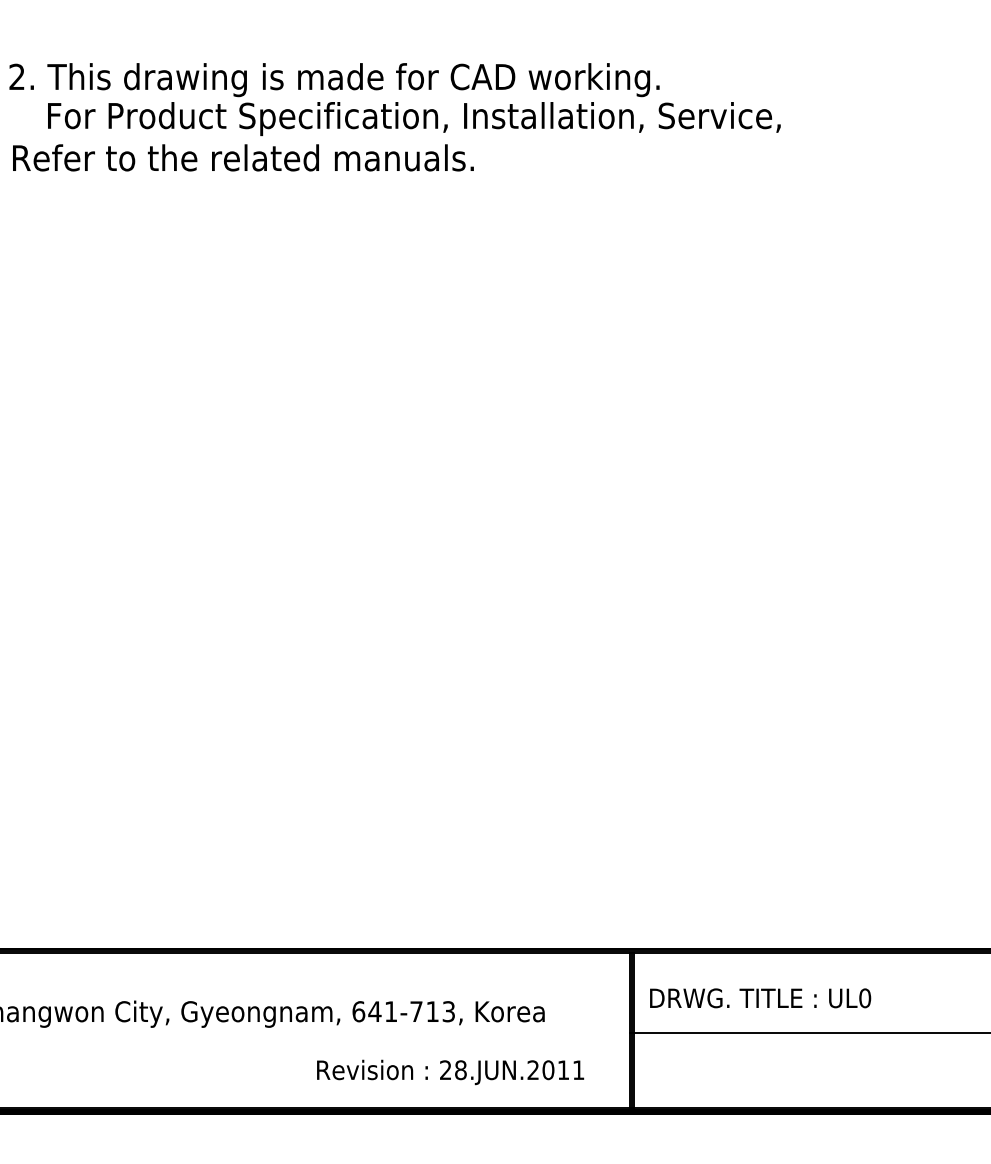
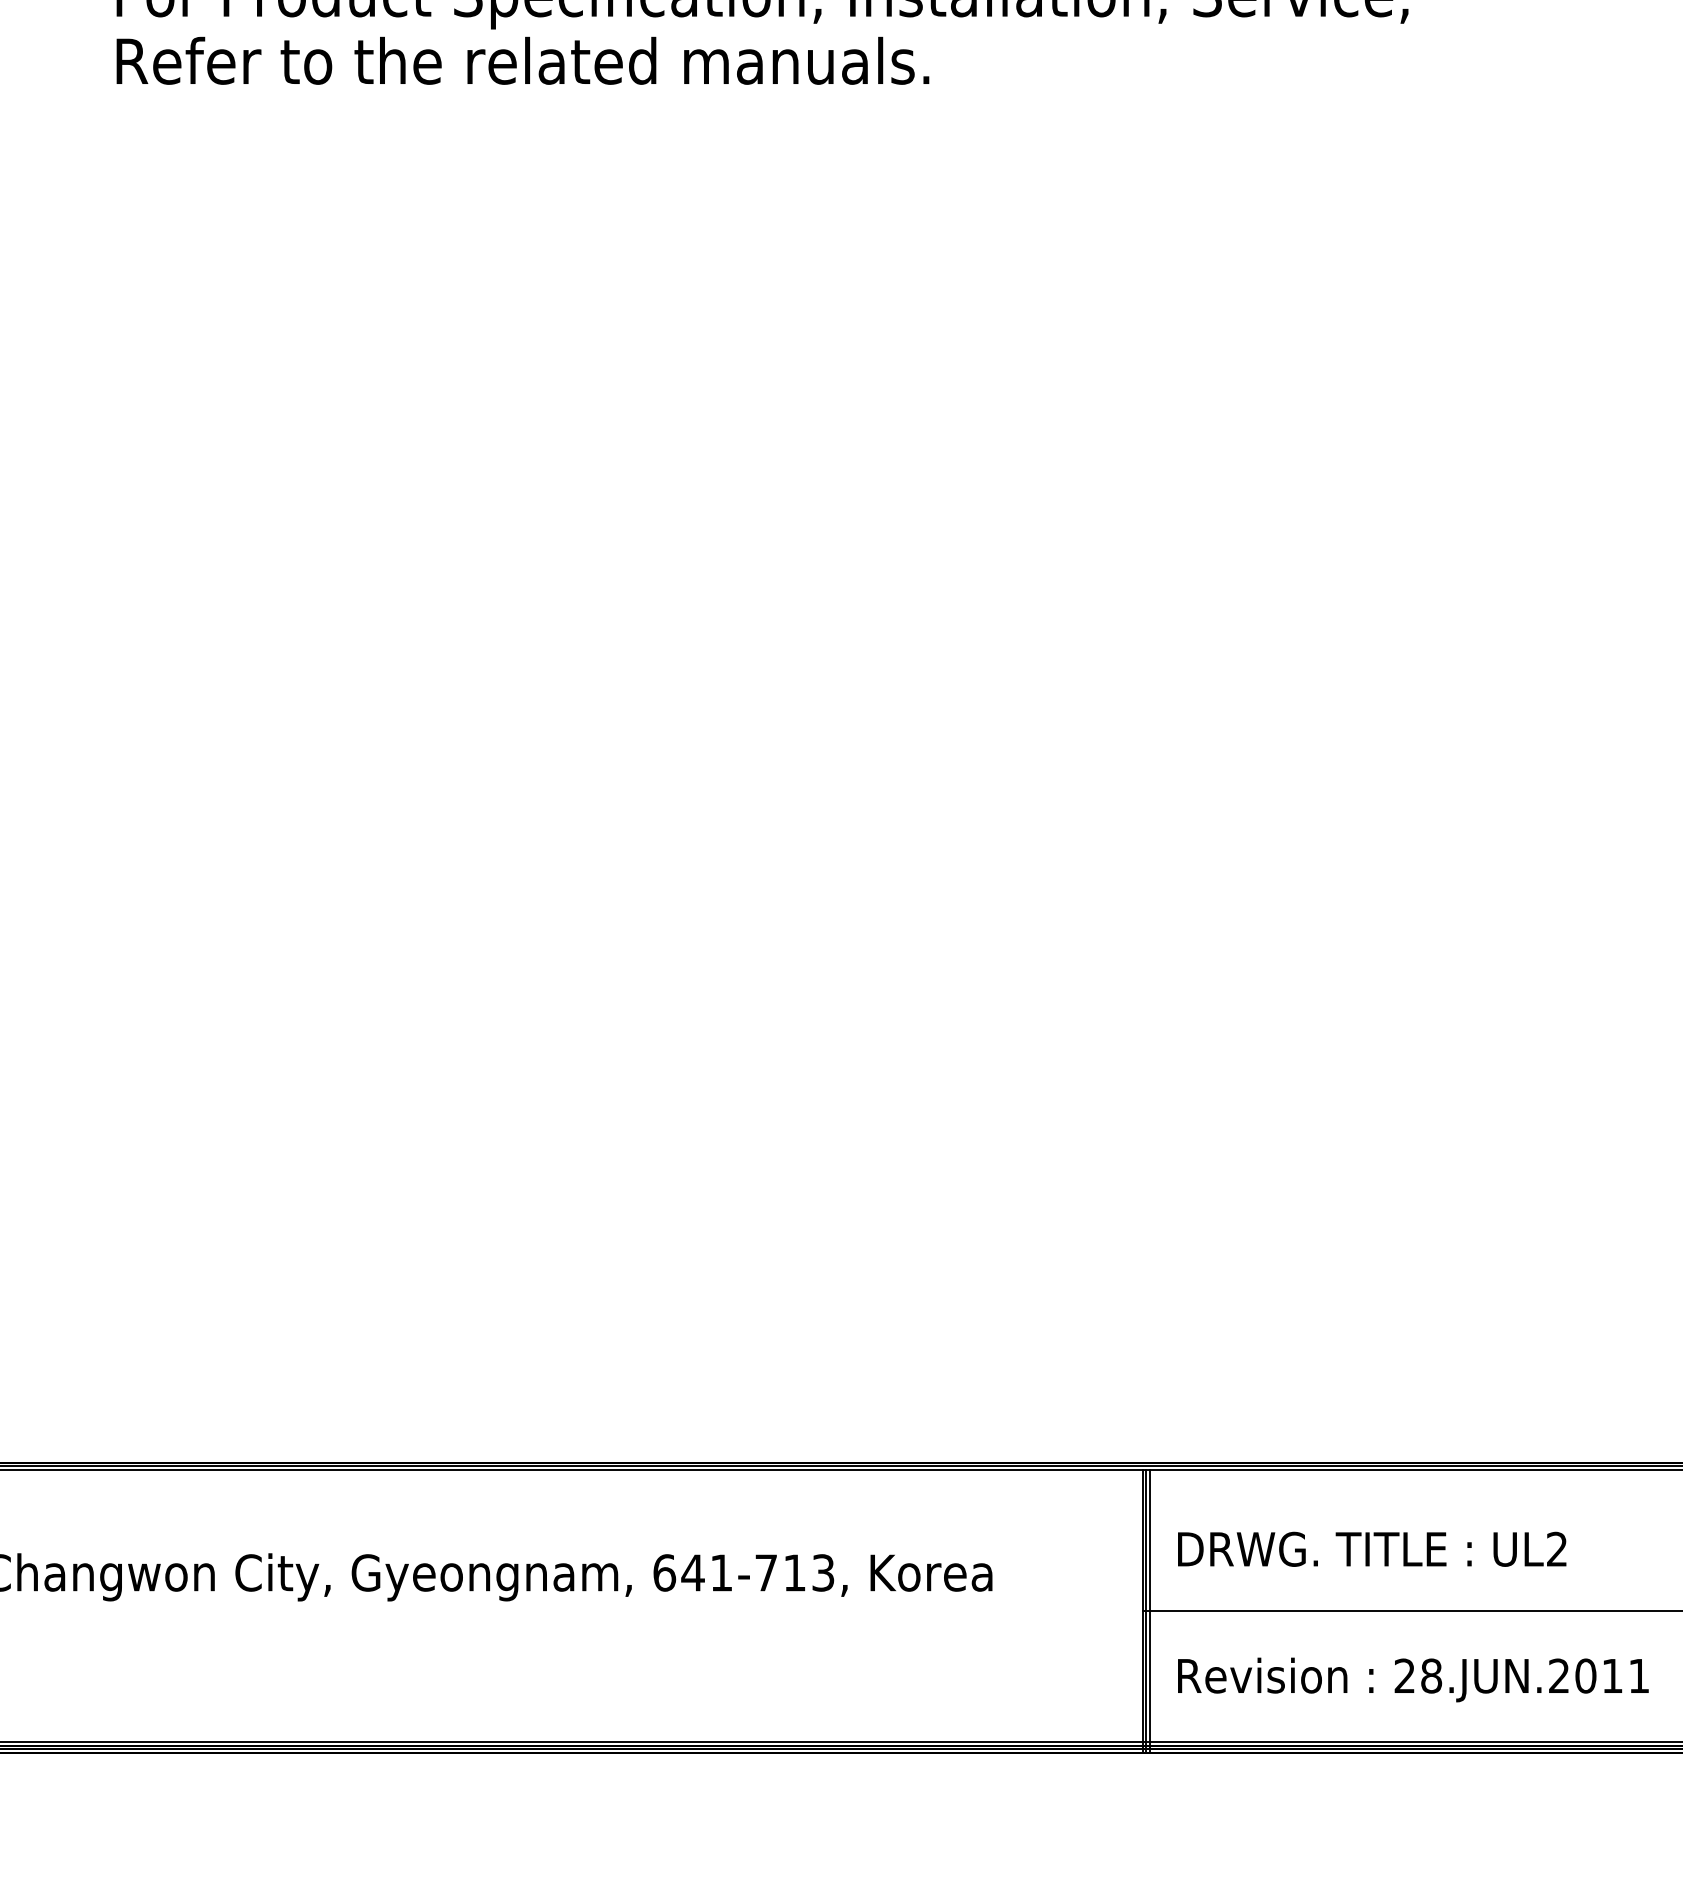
text: (243, 157) -> (523, 60), moved
text: (865, 998) -> (1557, 1549), UL0 -> UL2
text: (450, 1072) -> (1413, 1680), moved

